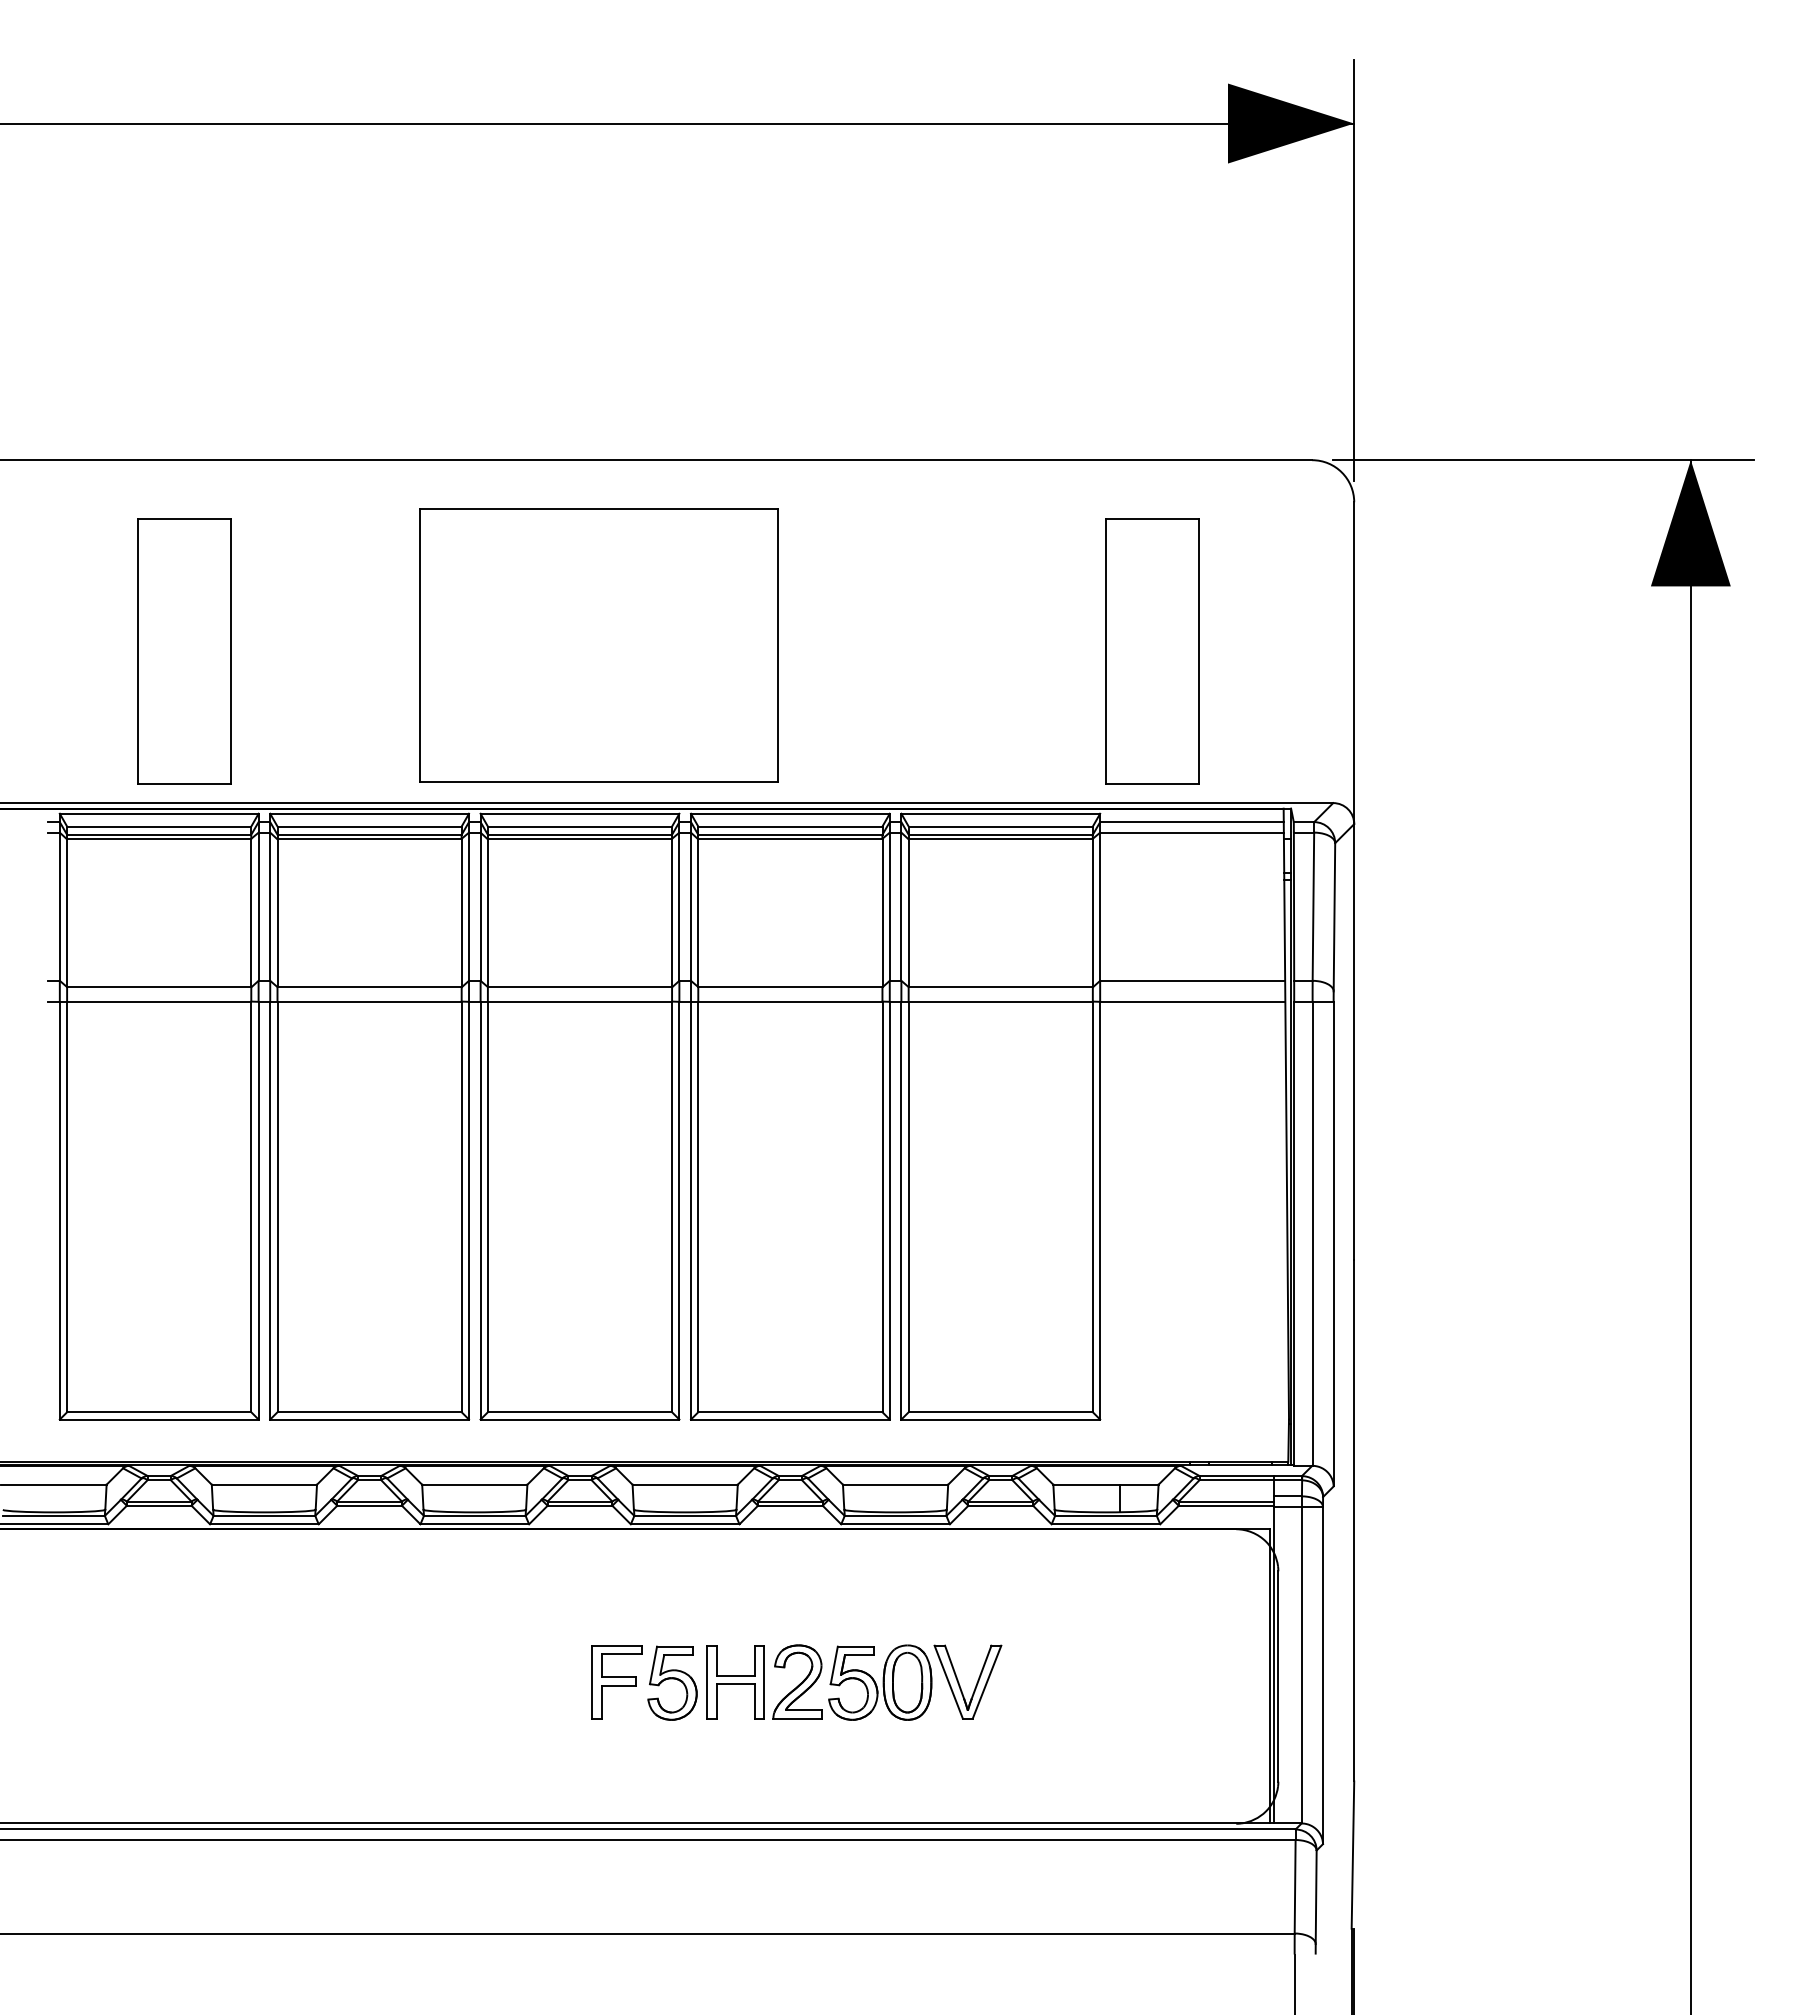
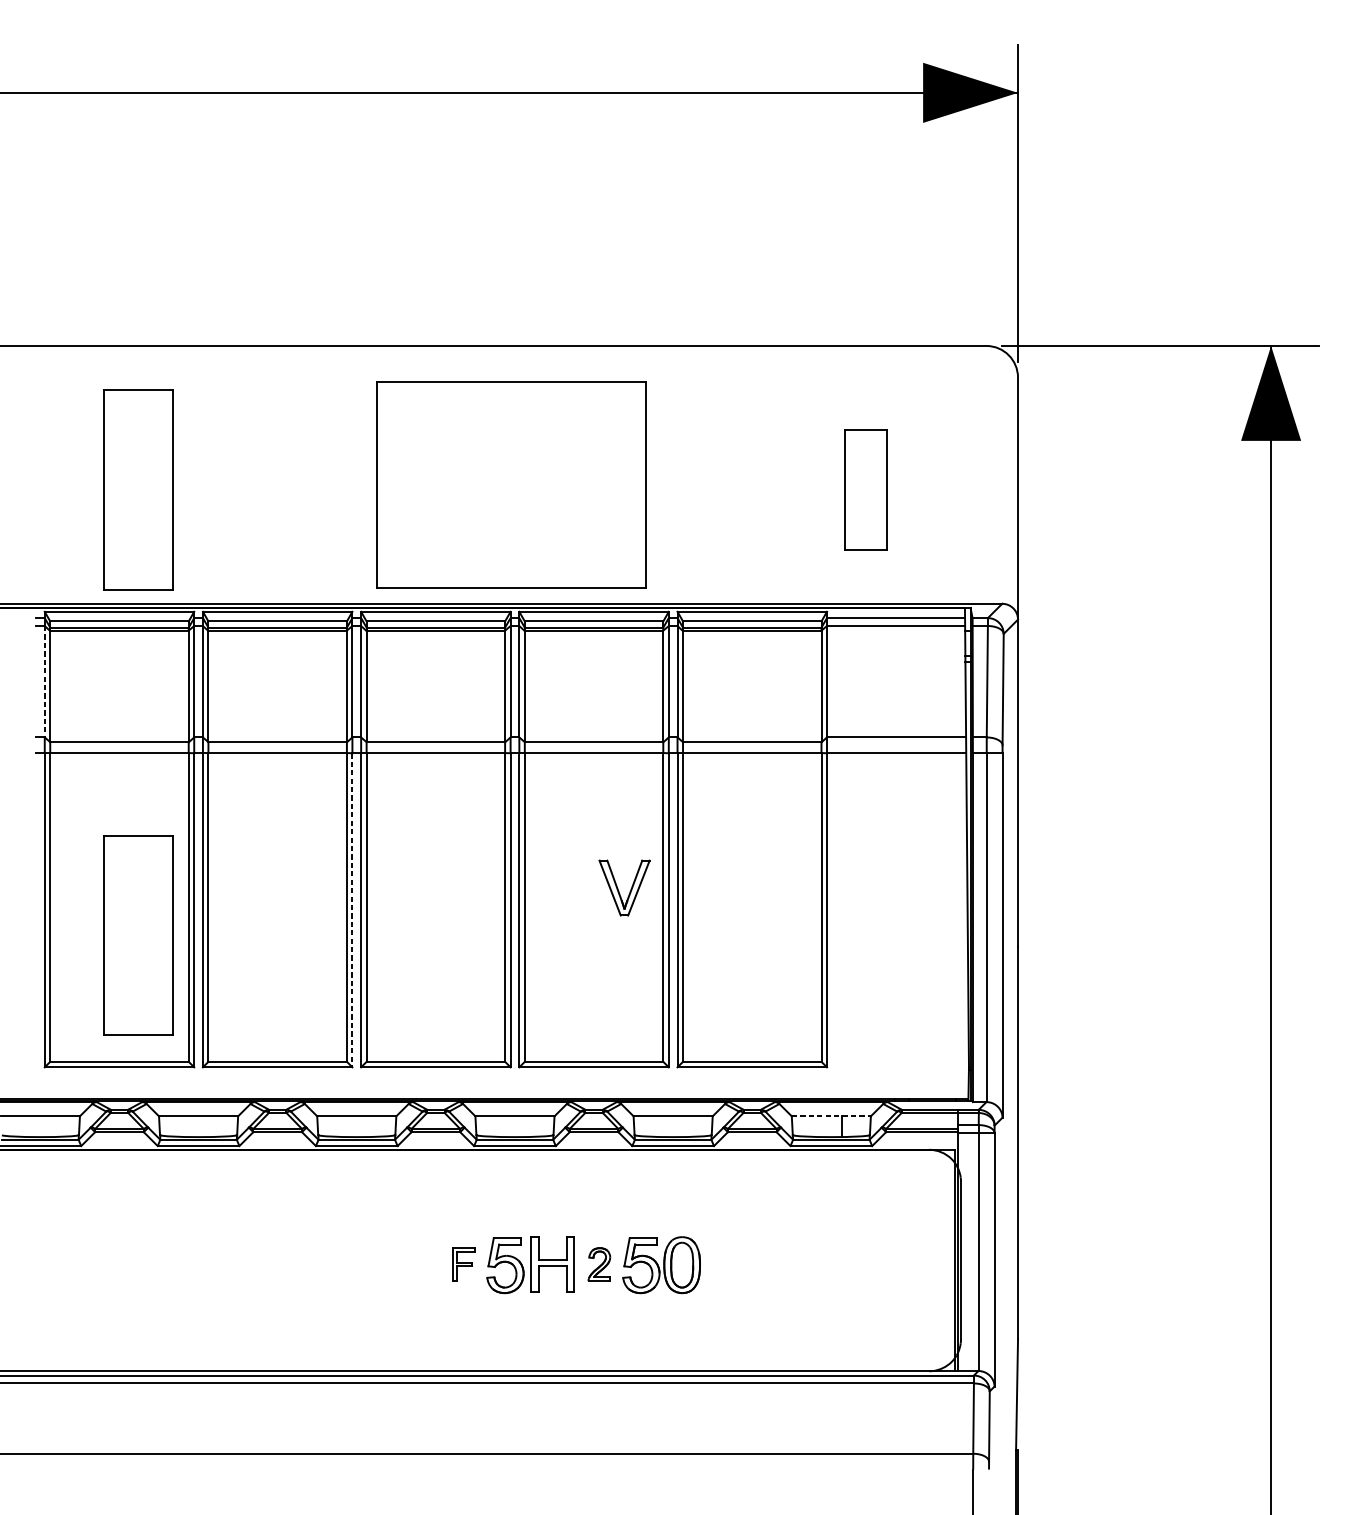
part: (598, 645) -> (511, 485), moved
part: (1152, 651) -> (866, 489), size x0.6
line: (59, 907) -> (44, 682), solid -> dashed
line: (469, 1210) -> (352, 910), solid -> dashed
part: (184, 1244) -> (138, 935), added
line: (1105, 1484) -> (831, 1116), solid -> dashed
part: (797, 1681) -> (599, 1264), size x0.6
part: (616, 1682) -> (463, 1265), size x0.6
part: (959, 1682) -> (618, 888), moved

